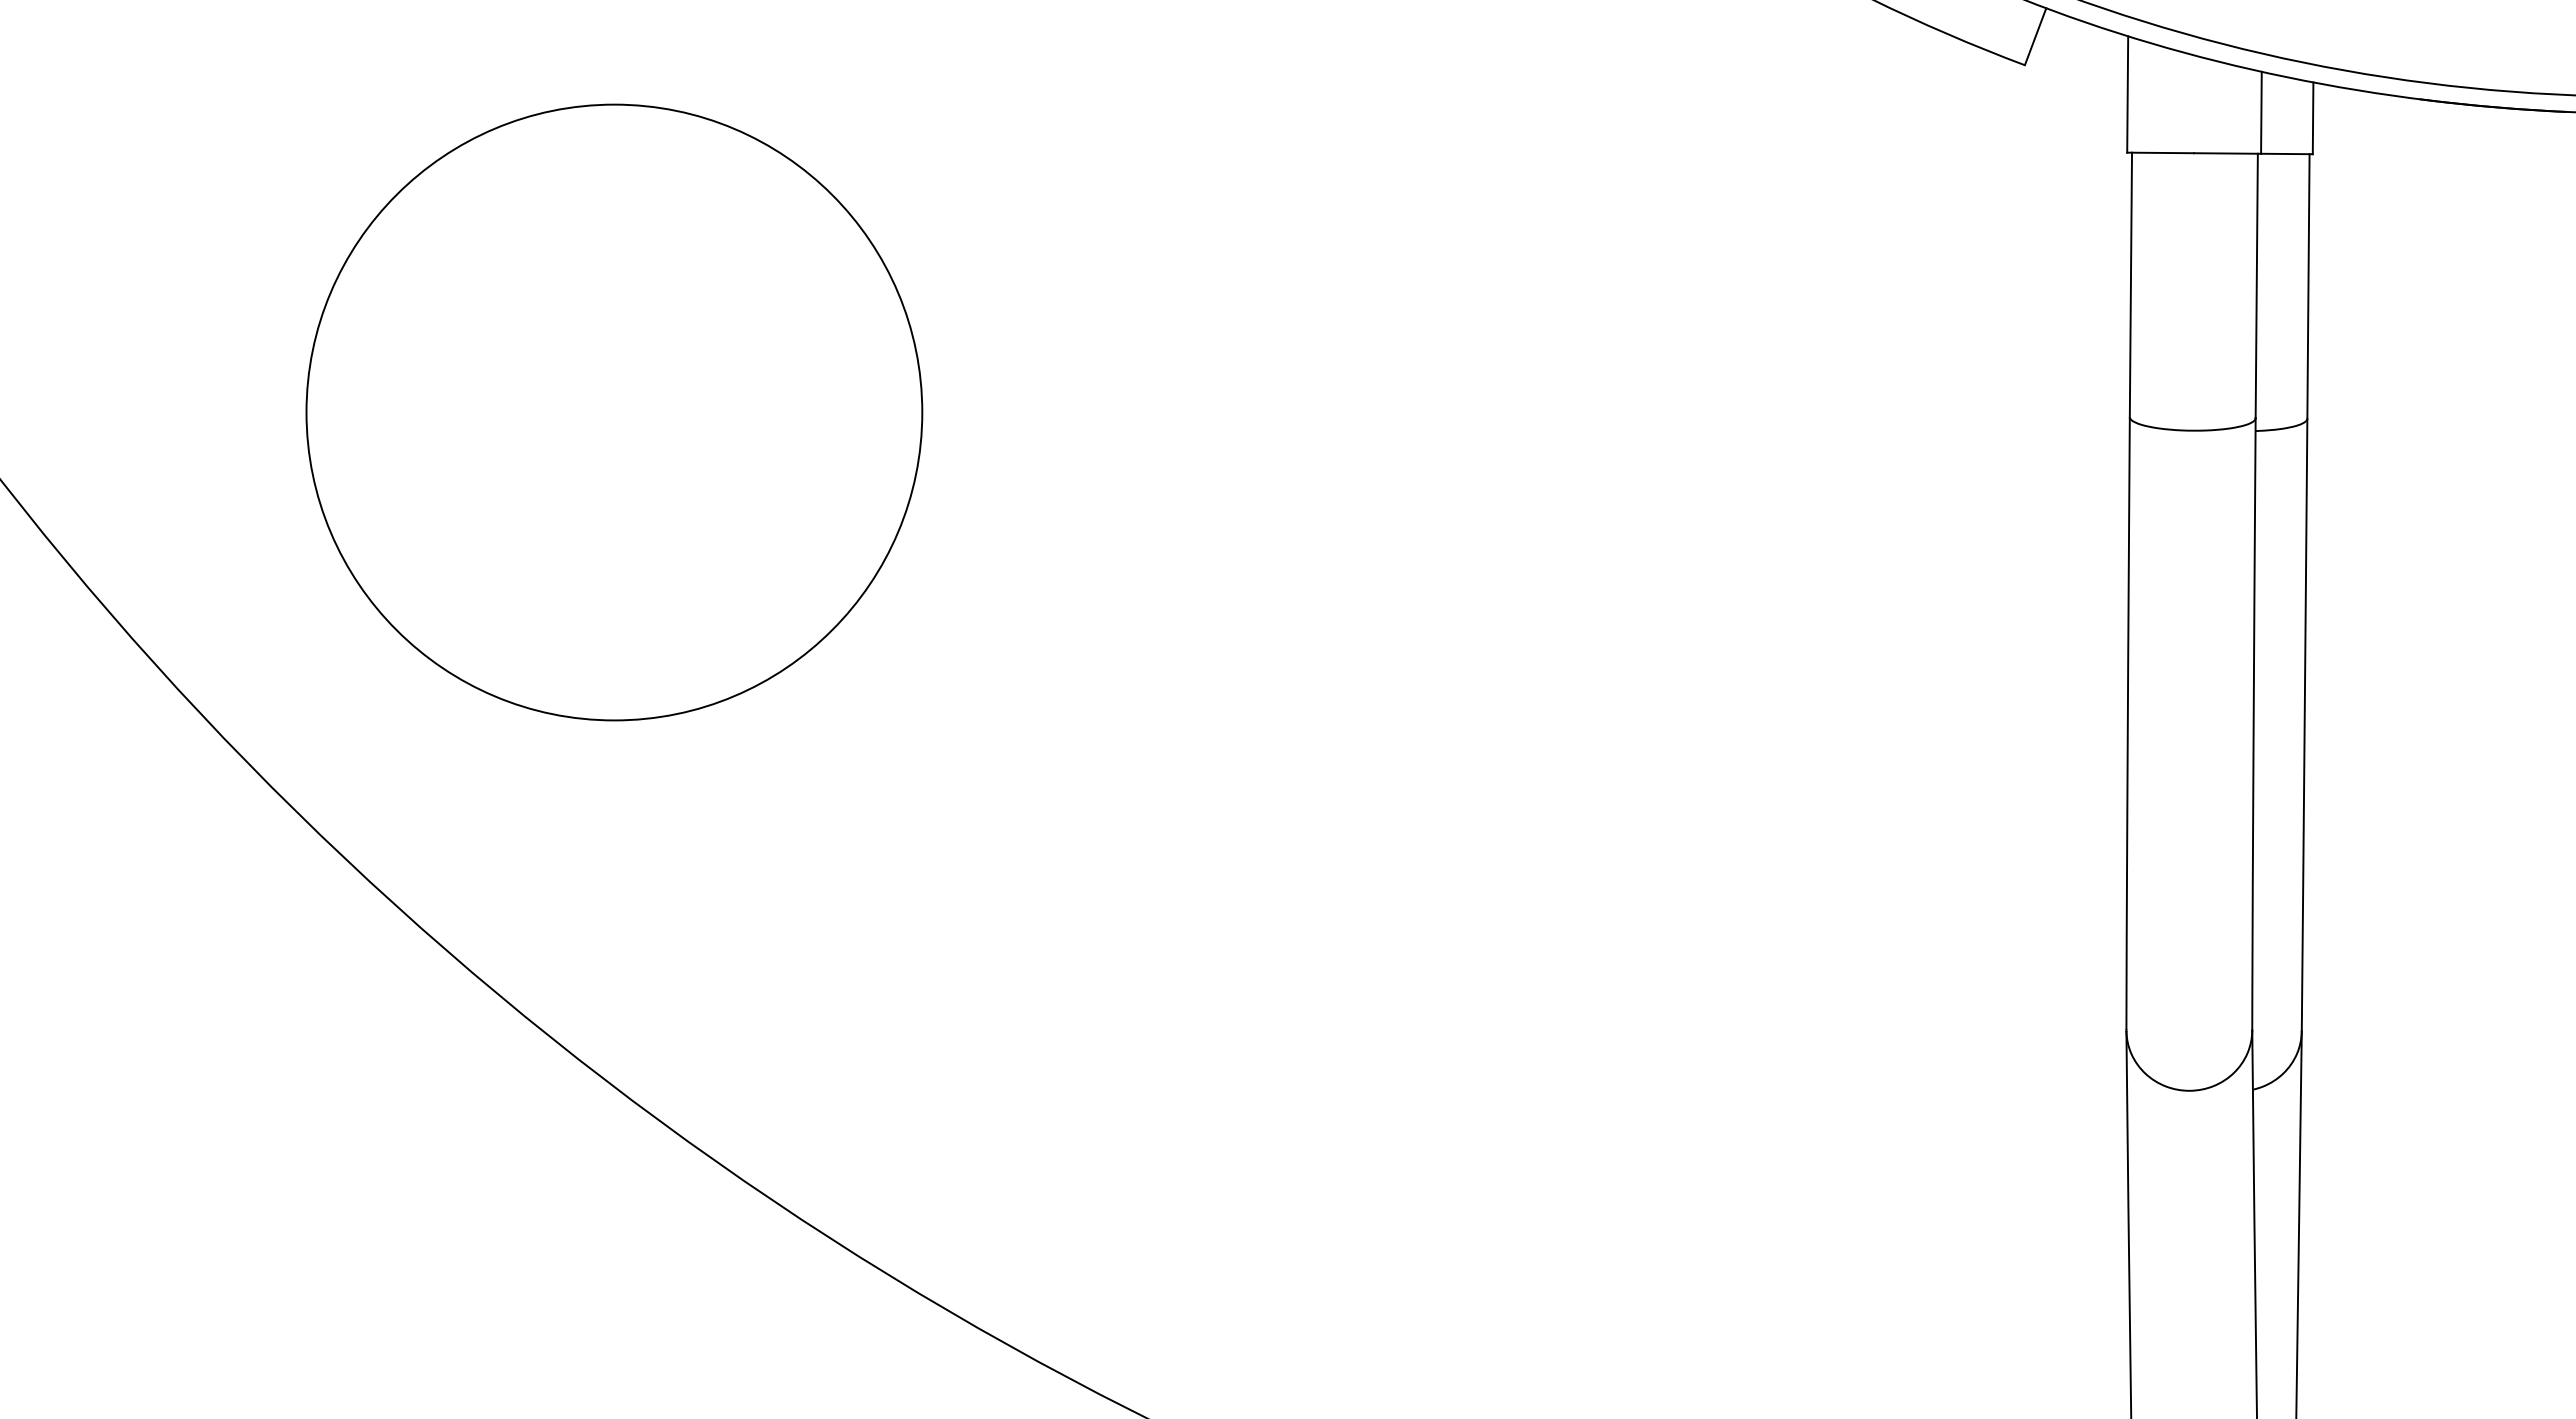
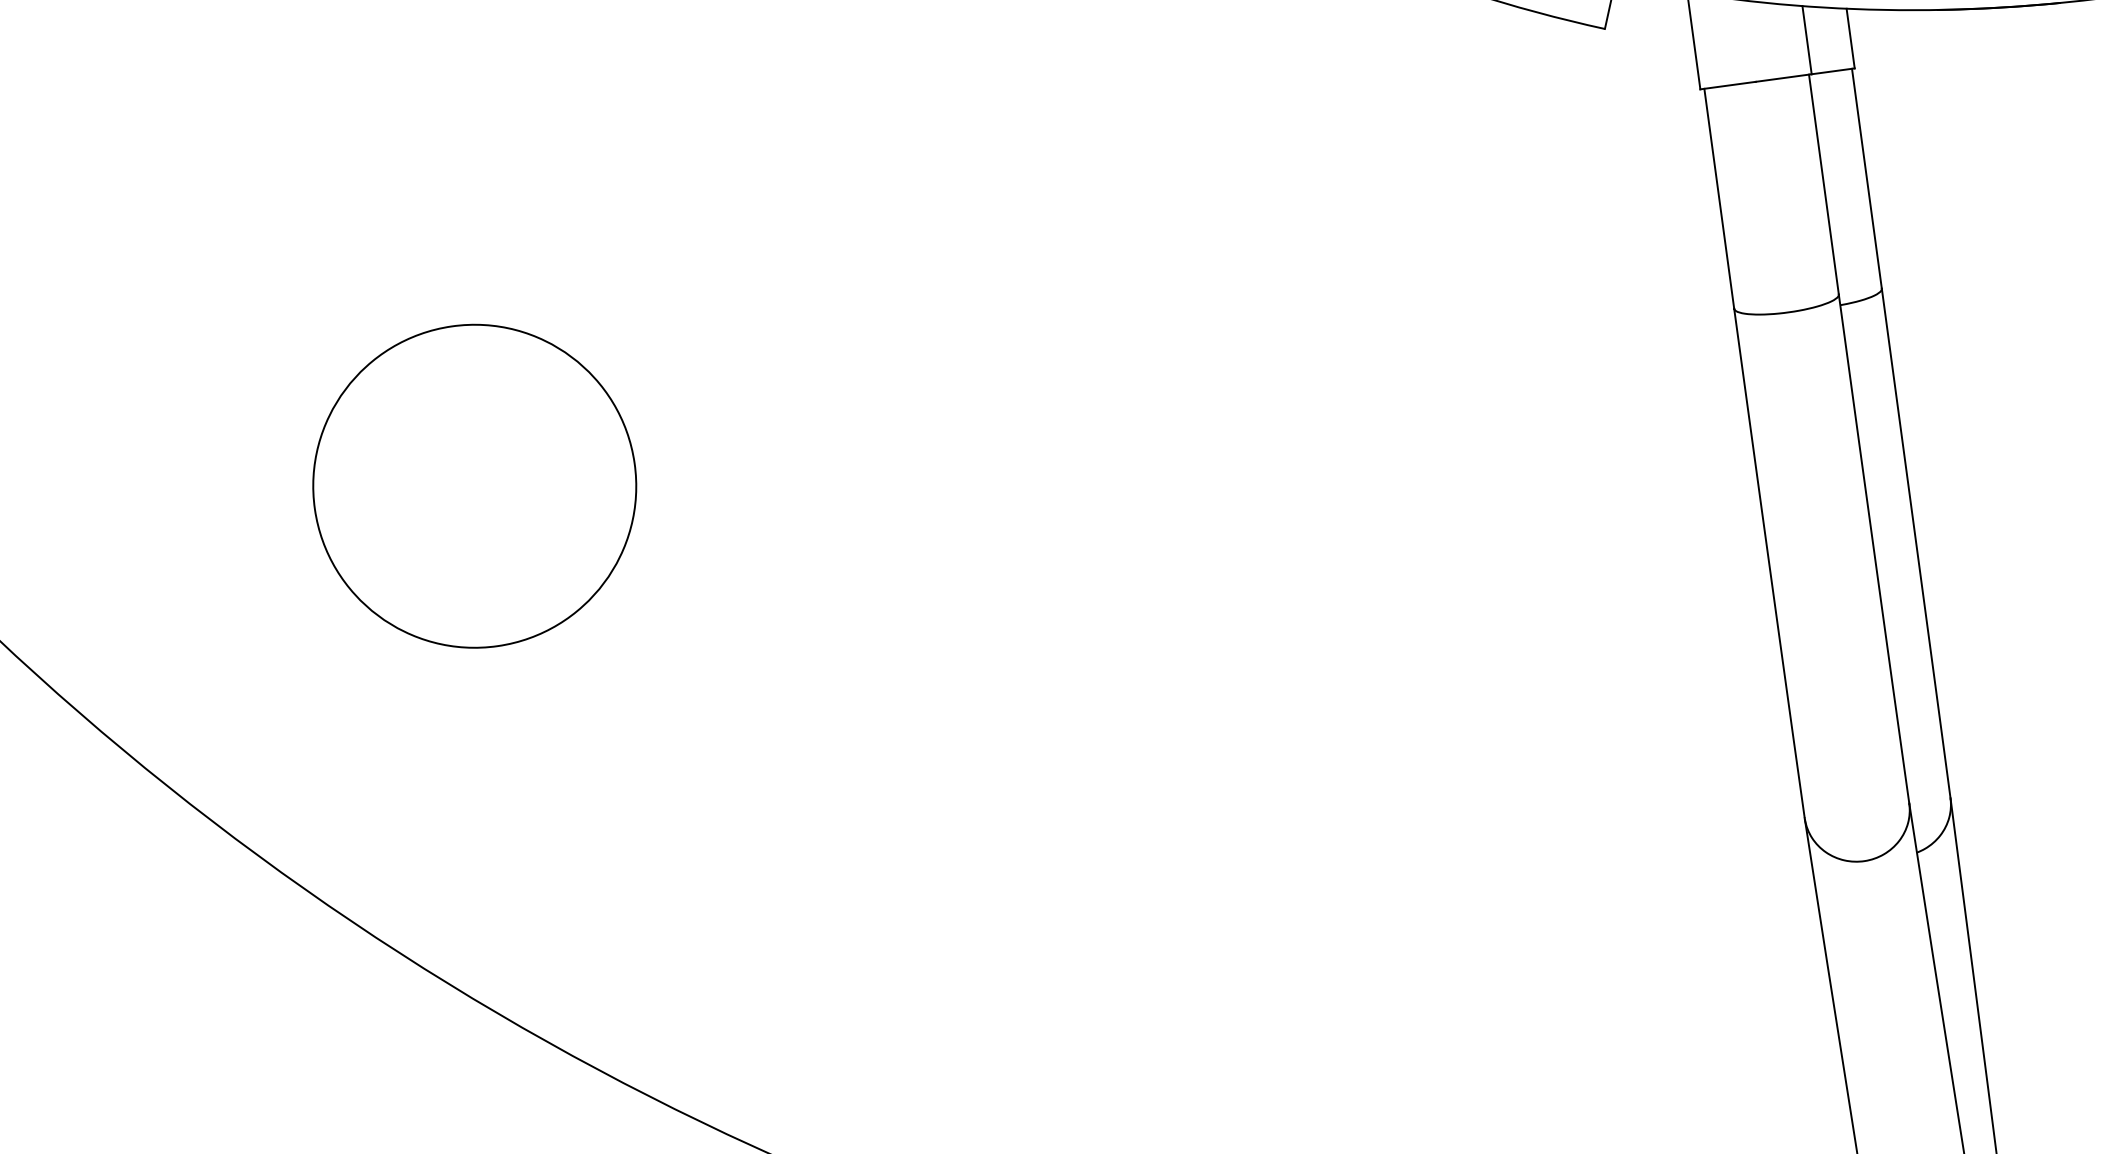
circle: (613, 412) -> (474, 486), size x0.62

